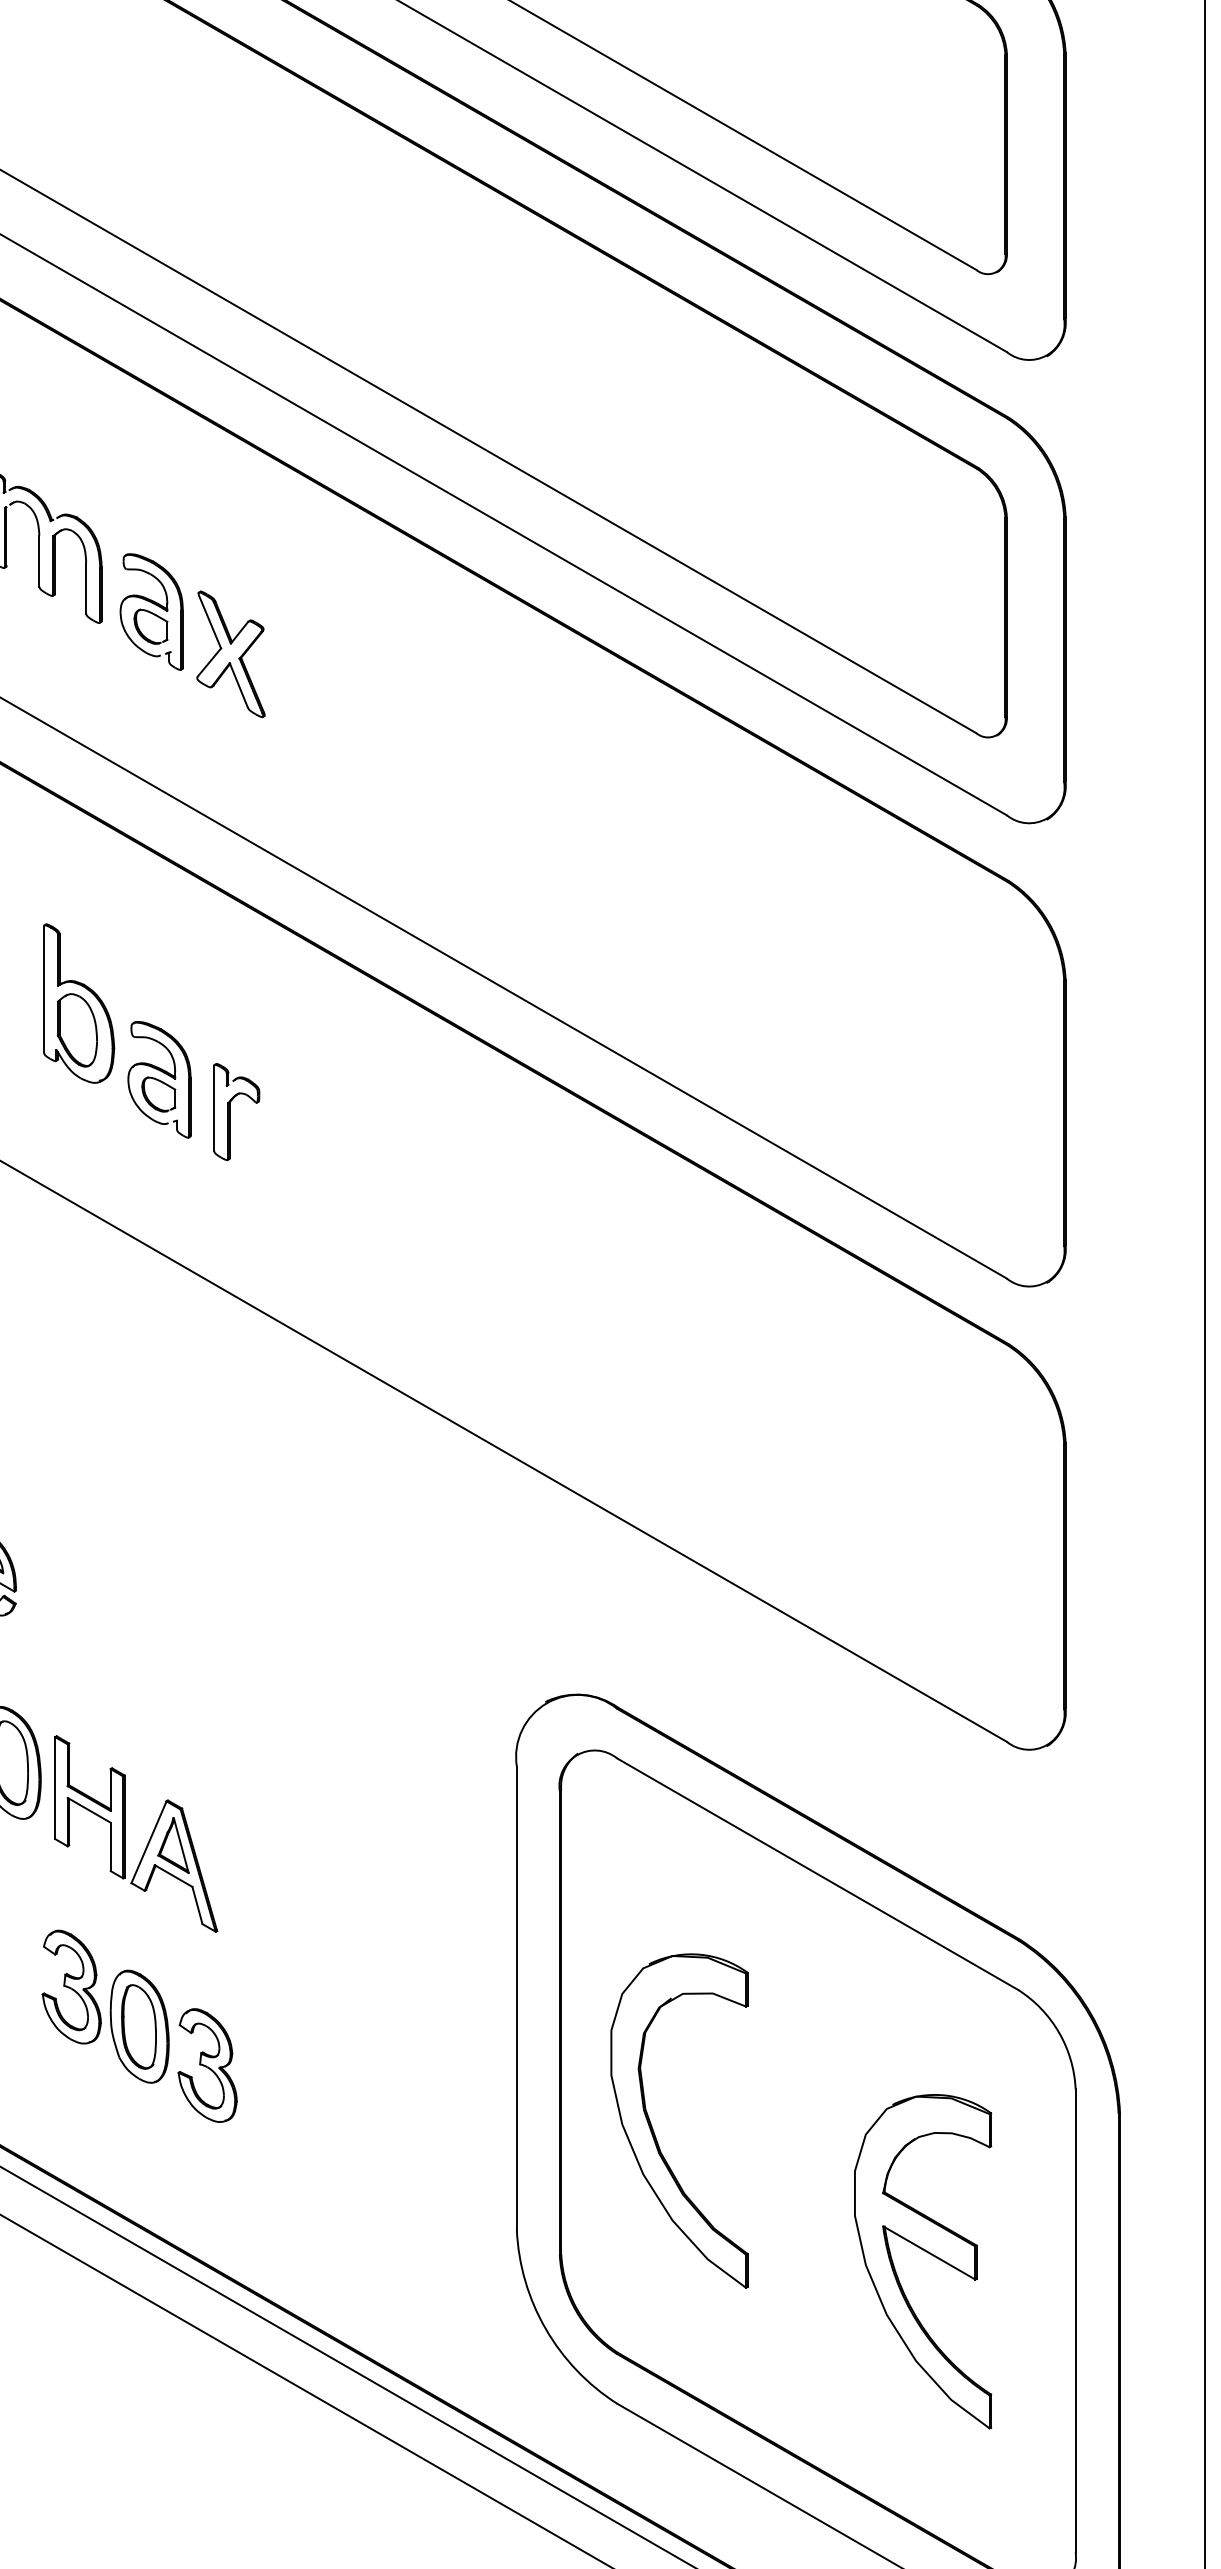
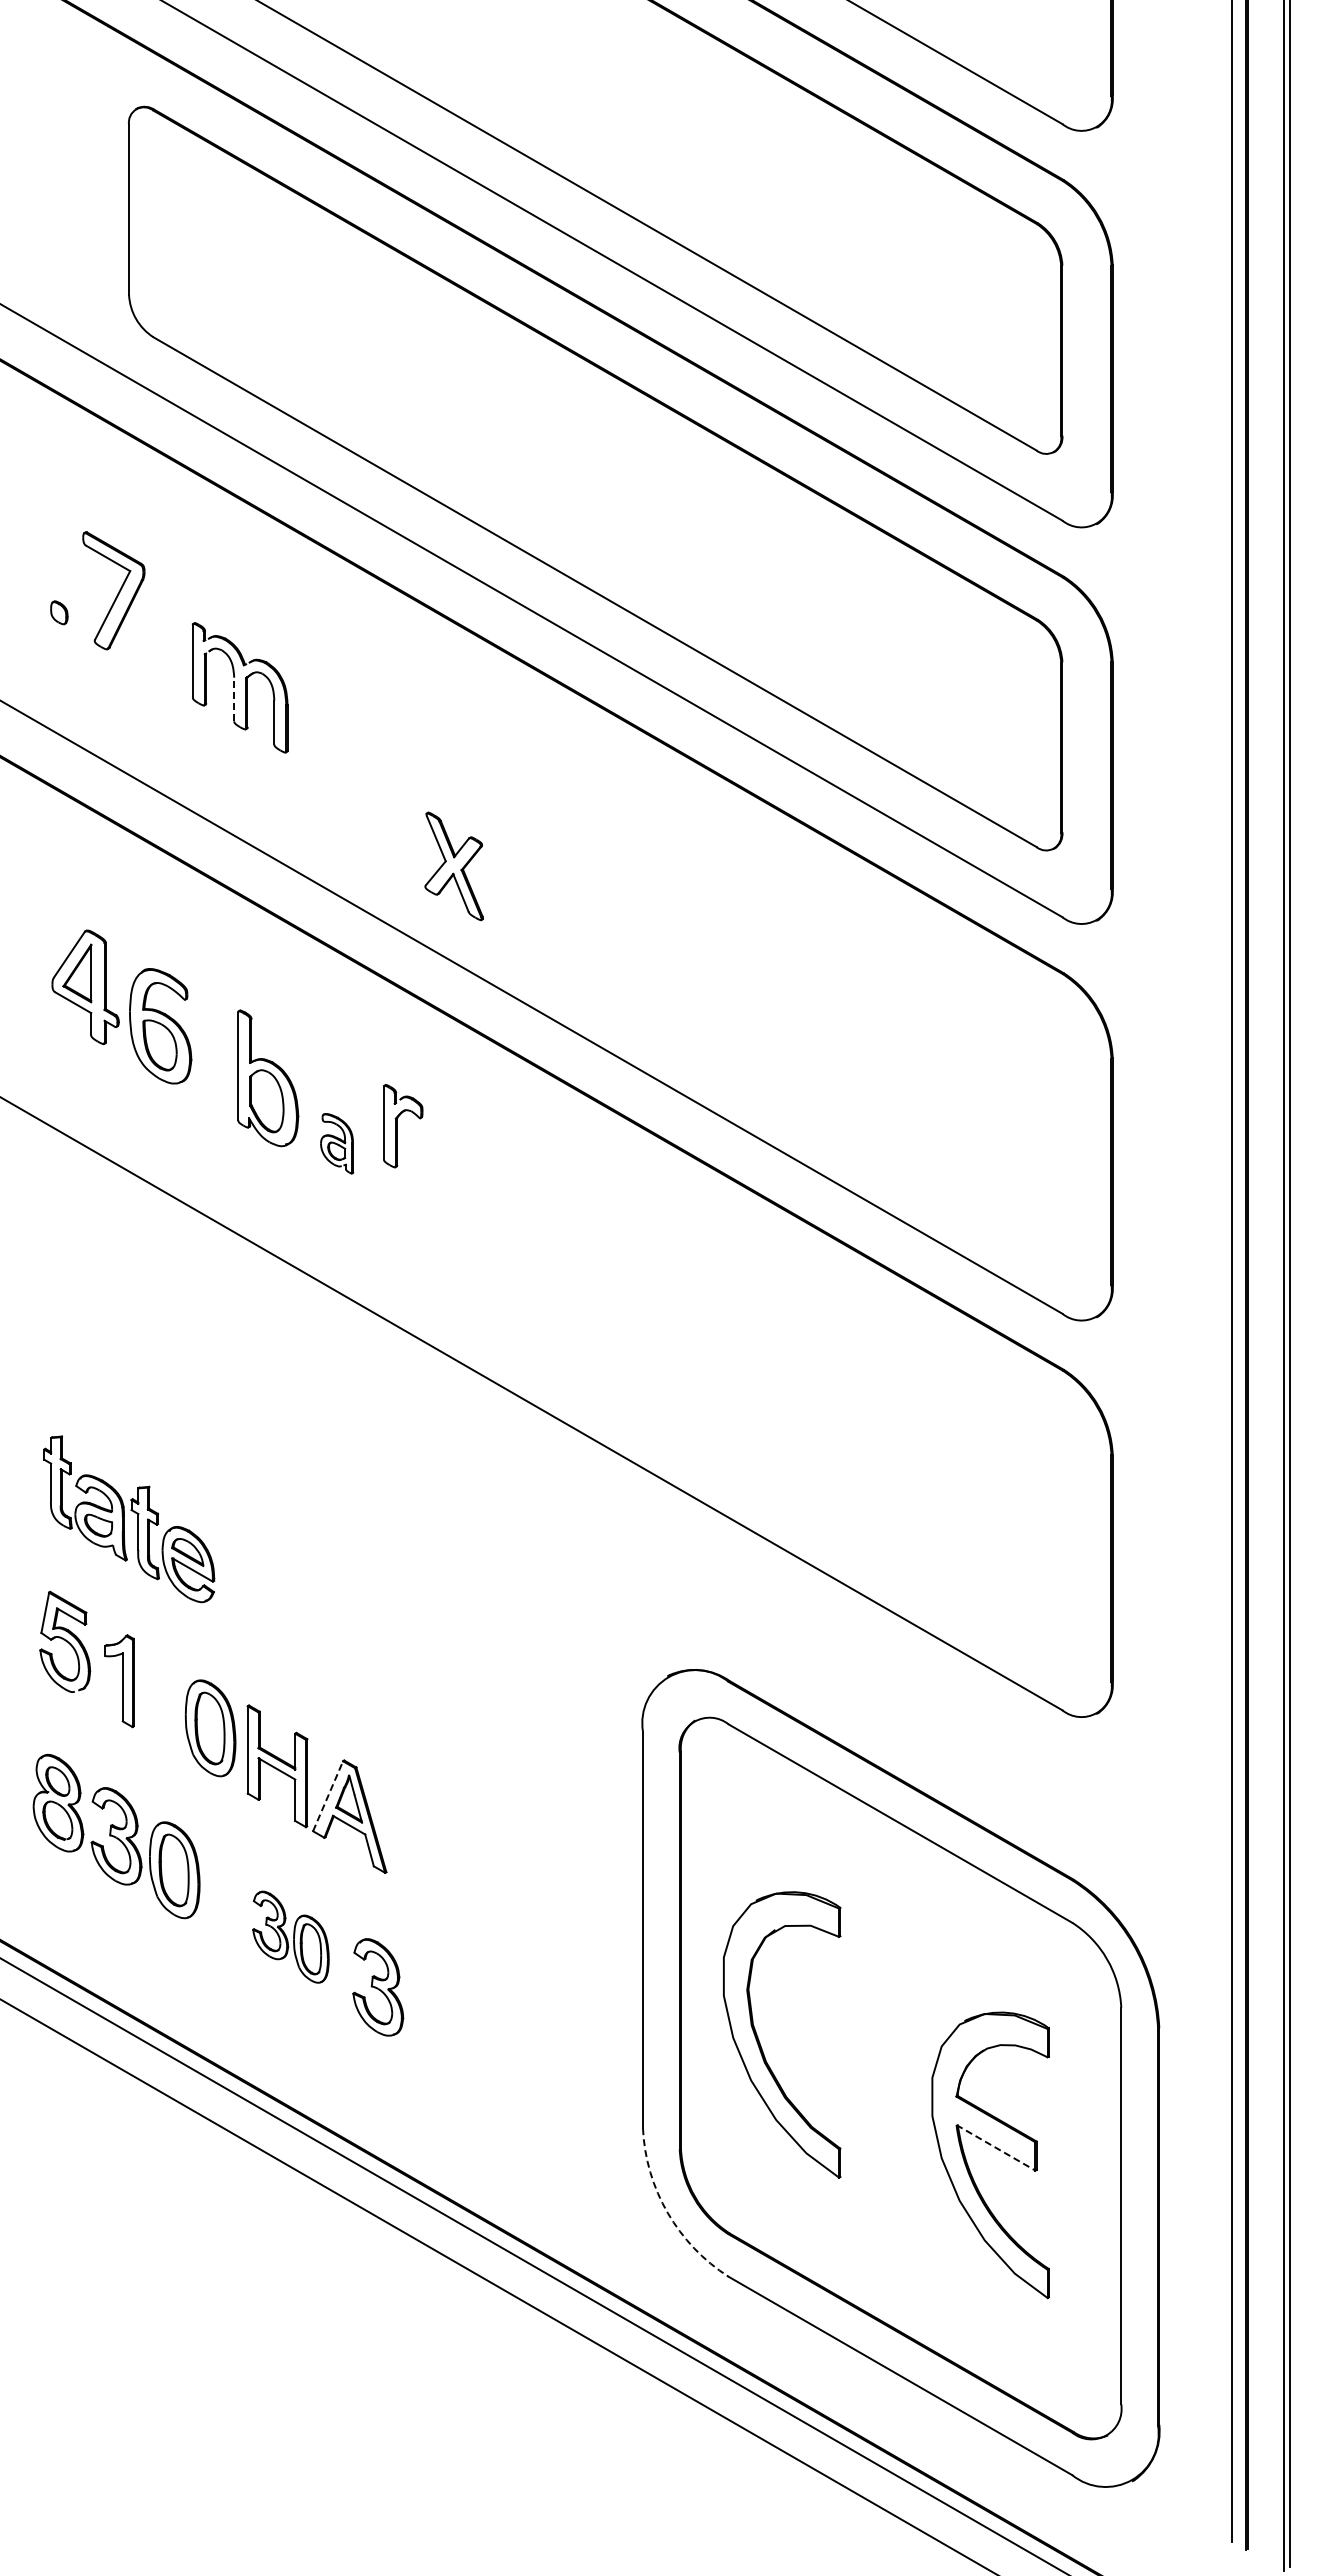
line: (39, 561) -> (234, 699), solid -> dashed
part: (150, 611) -> (329, 742), removed
part: (230, 654) -> (453, 866), moved
part: (158, 1079) -> (336, 1143), size x0.6
part: (237, 1112) -> (403, 1126), moved
line: (149, 1841) -> (328, 1795), solid -> dashed
part: (105, 2007) -> (290, 1937), size x0.7
line: (928, 2252) -> (995, 2147), solid -> dashed
arc: (545, 2328) -> (667, 2212), solid -> dashed

